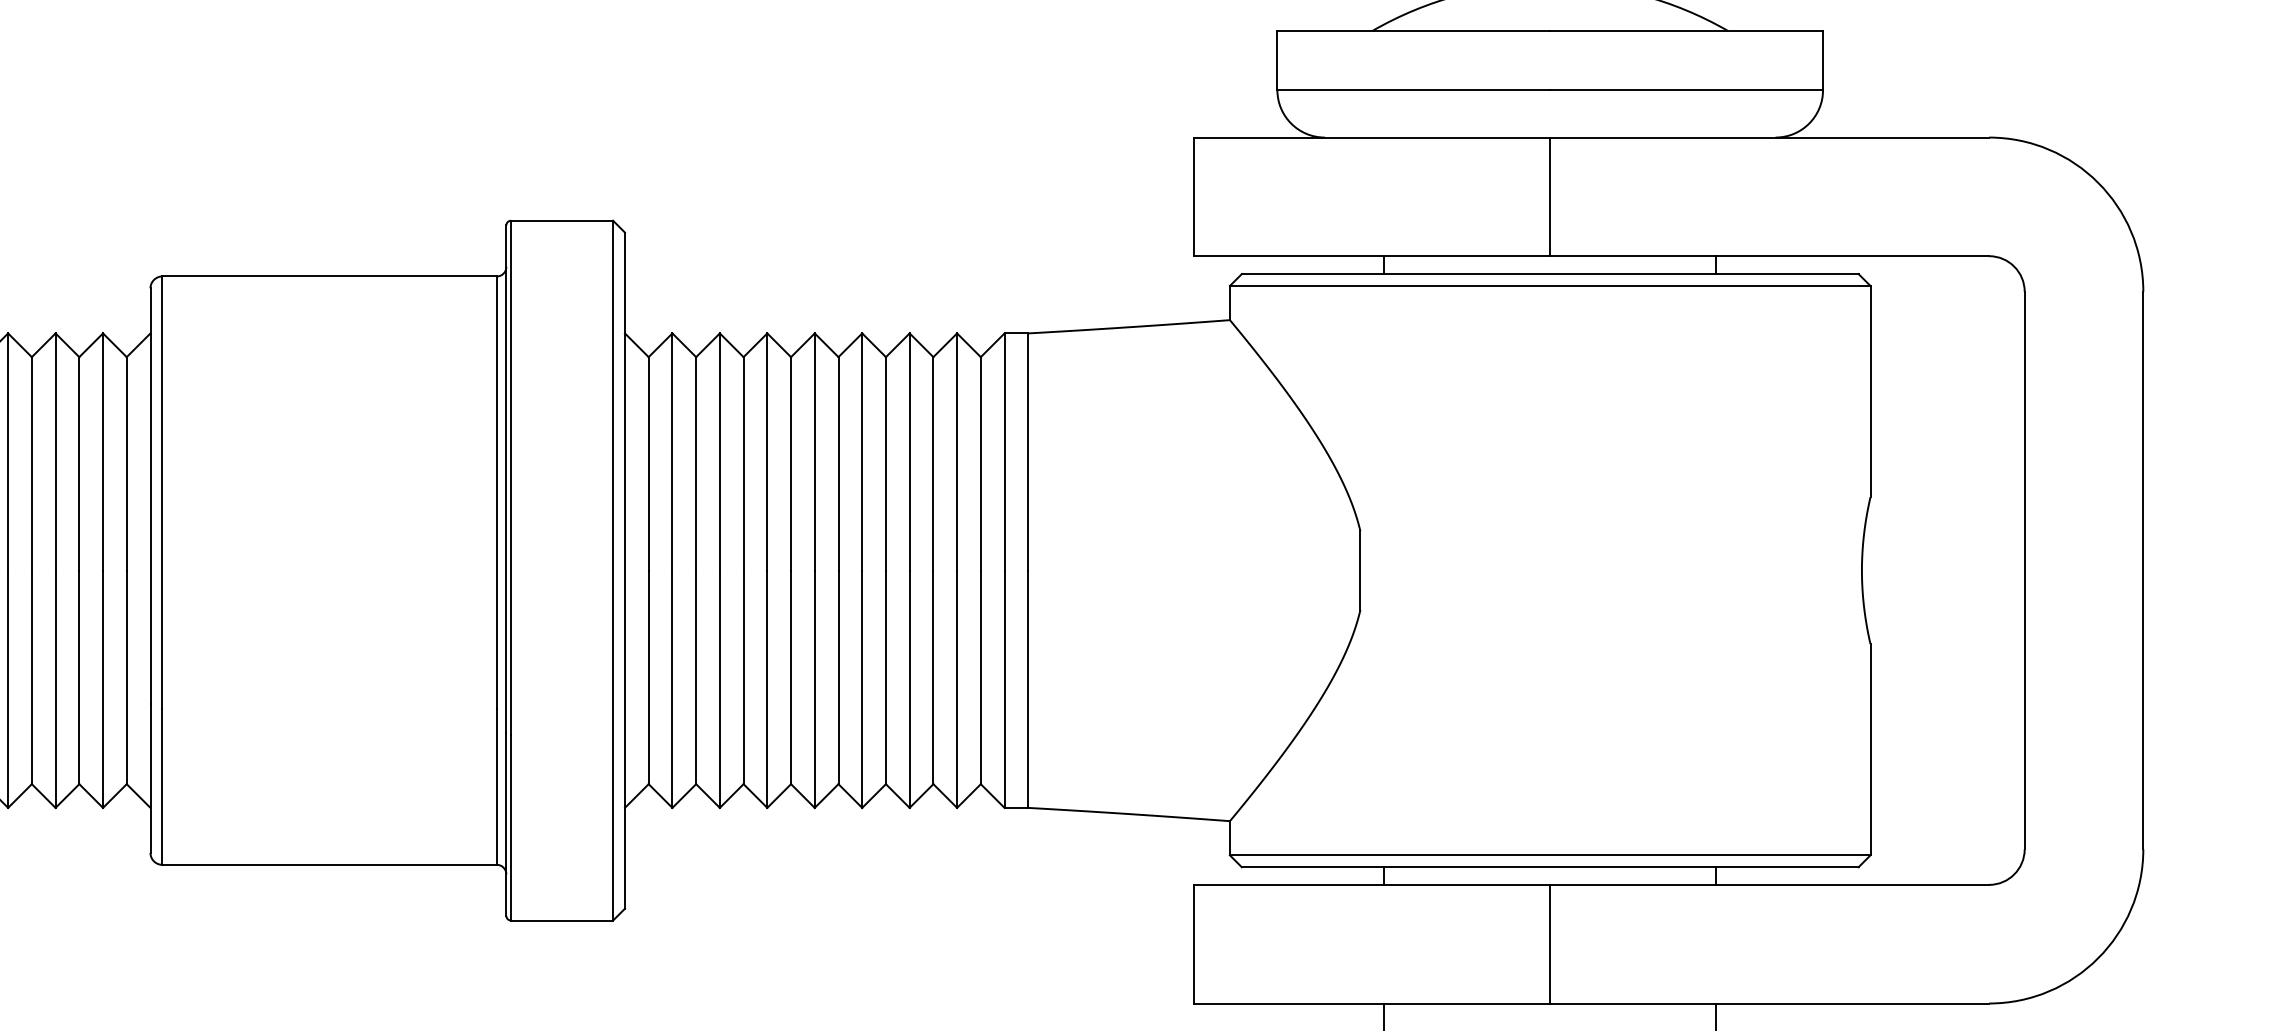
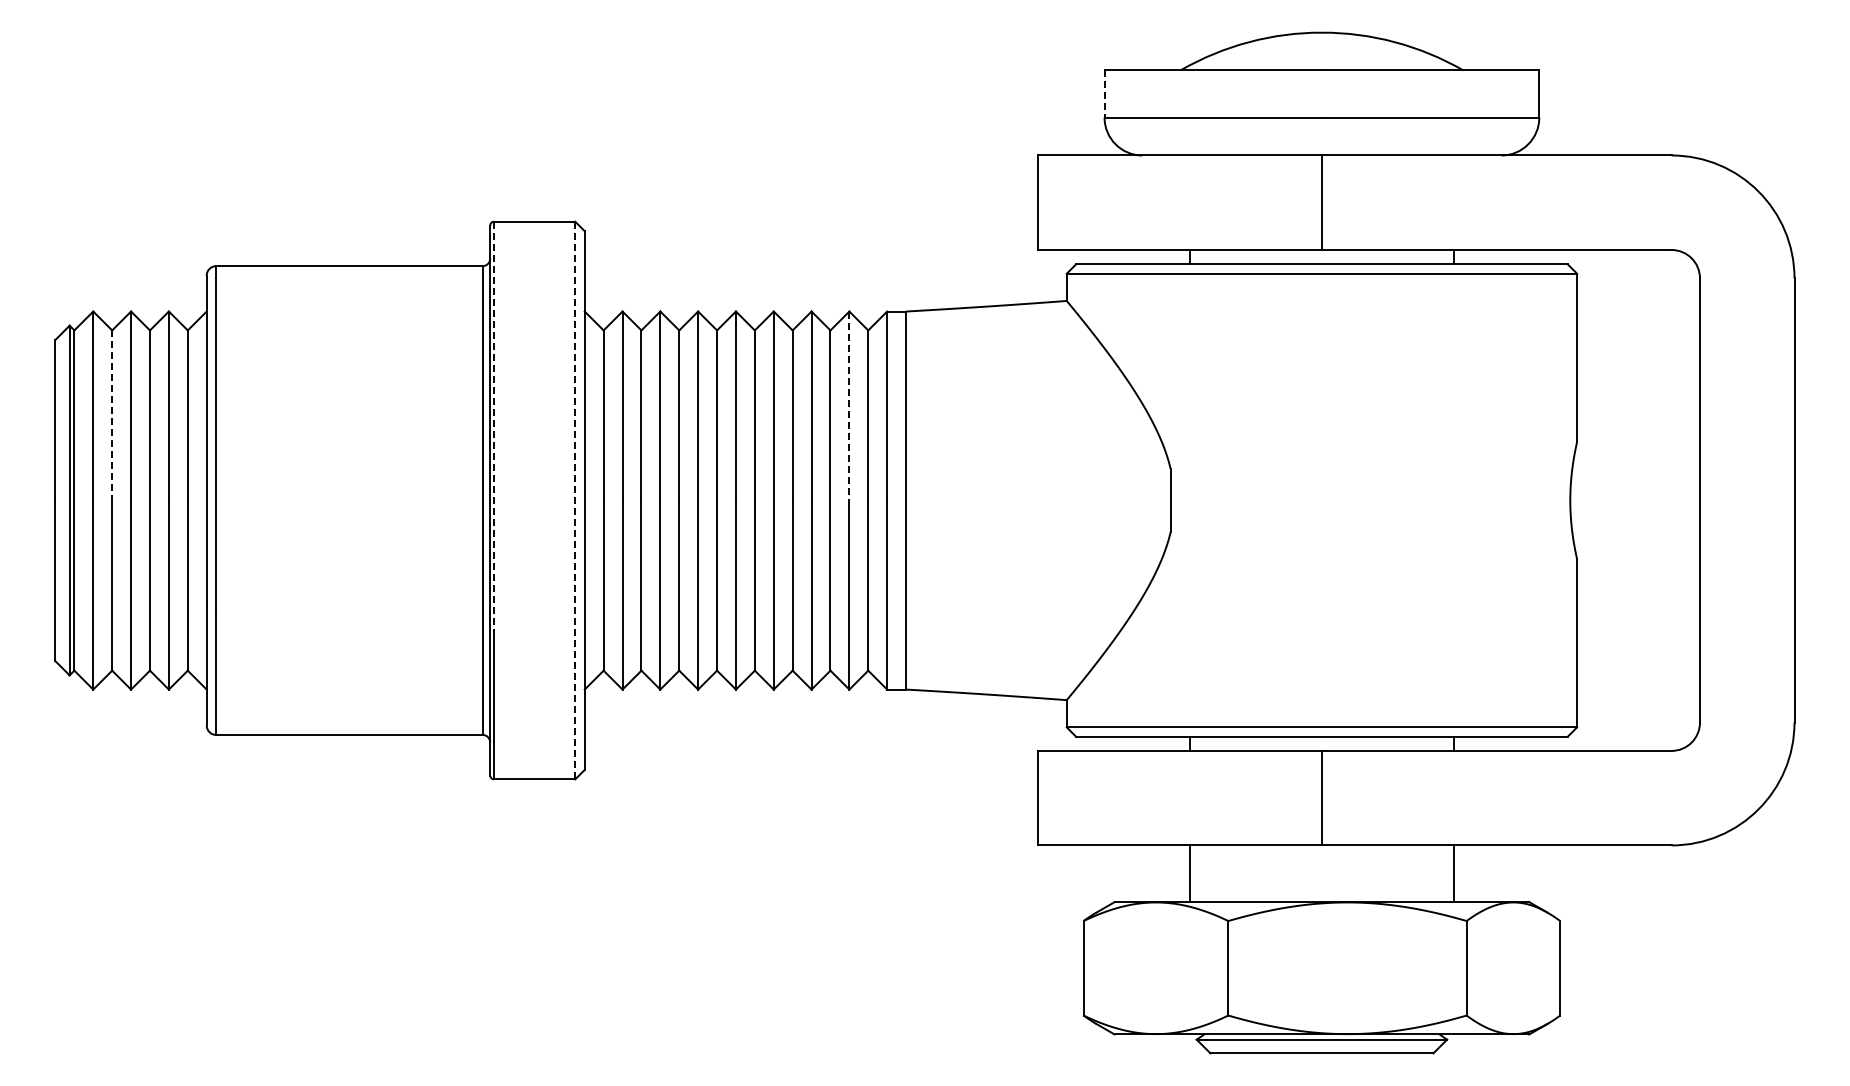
line: (1277, 61) -> (1104, 94), solid -> dashed
line: (957, 452) -> (849, 406), solid -> dashed
line: (32, 465) -> (112, 416), solid -> dashed
line: (511, 478) -> (494, 427), solid -> dashed
line: (613, 570) -> (575, 500), solid -> dashed

